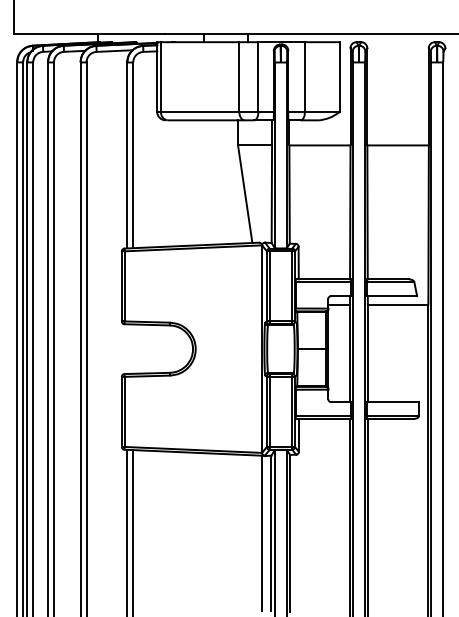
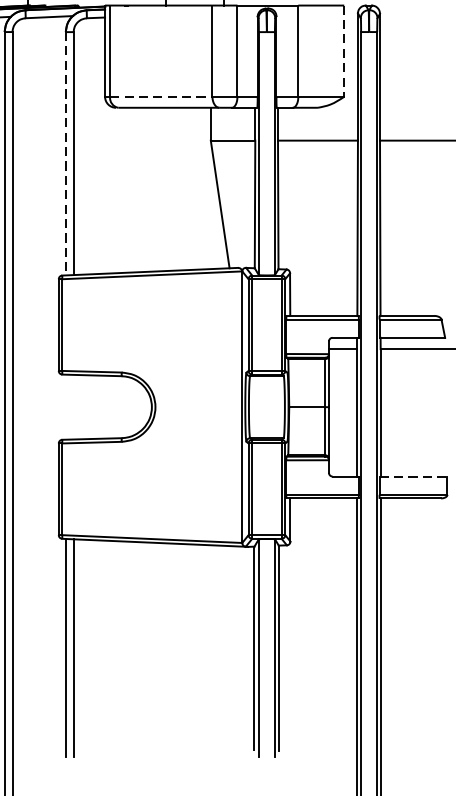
line: (340, 77) -> (344, 51), solid -> dashed
line: (200, 111) -> (161, 96), solid -> dashed
line: (127, 155) -> (66, 153), solid -> dashed
line: (392, 402) -> (412, 477), solid -> dashed
line: (261, 532) -> (241, 647), removed

